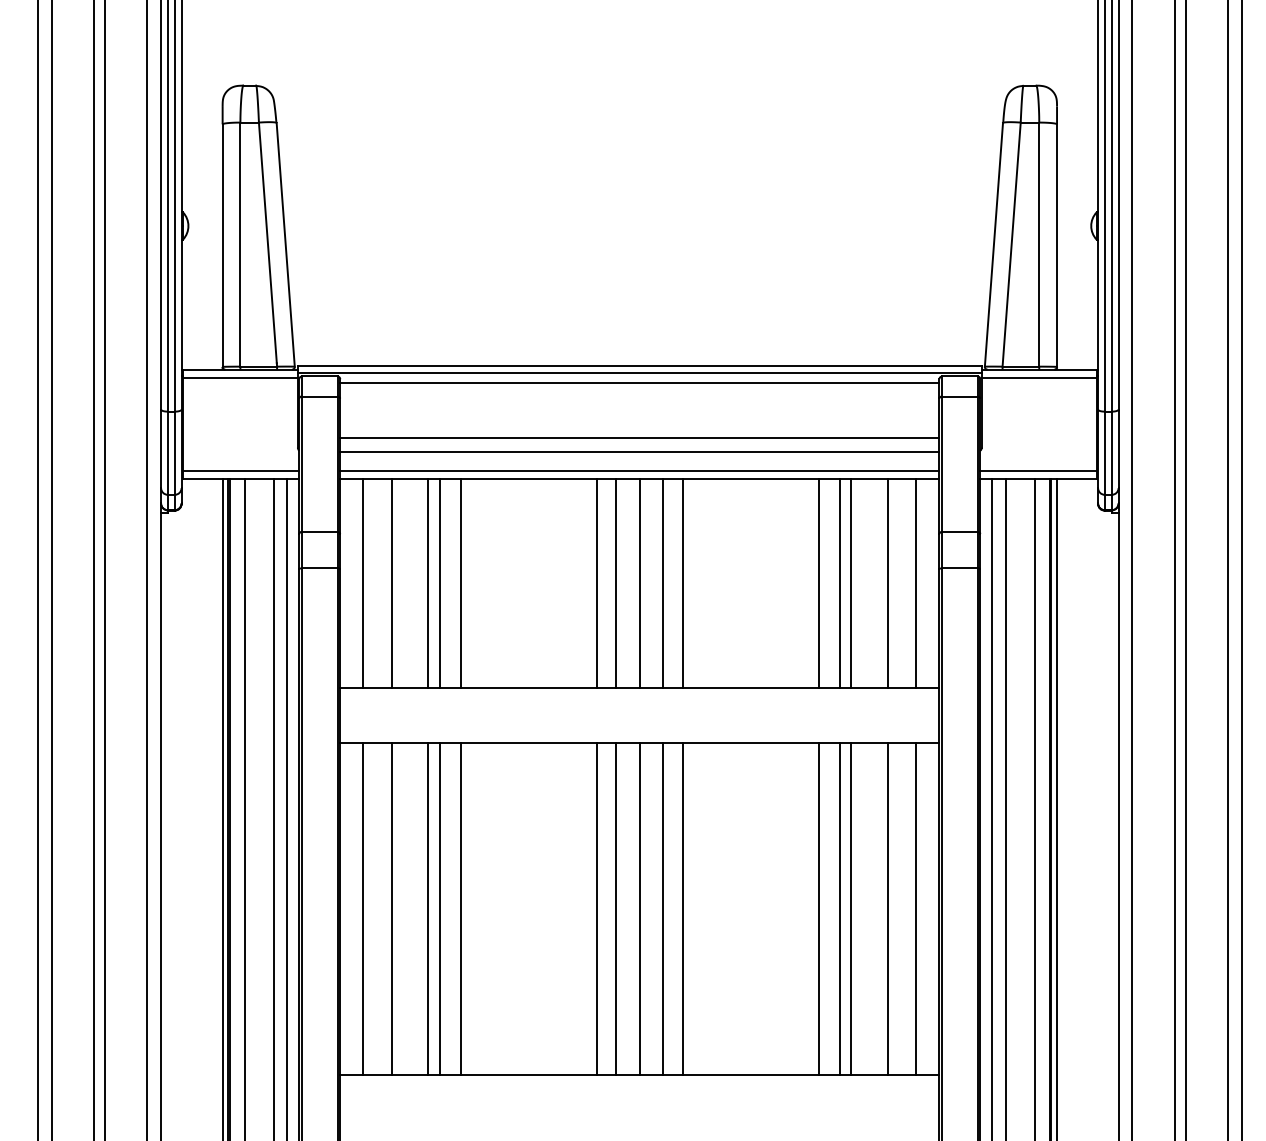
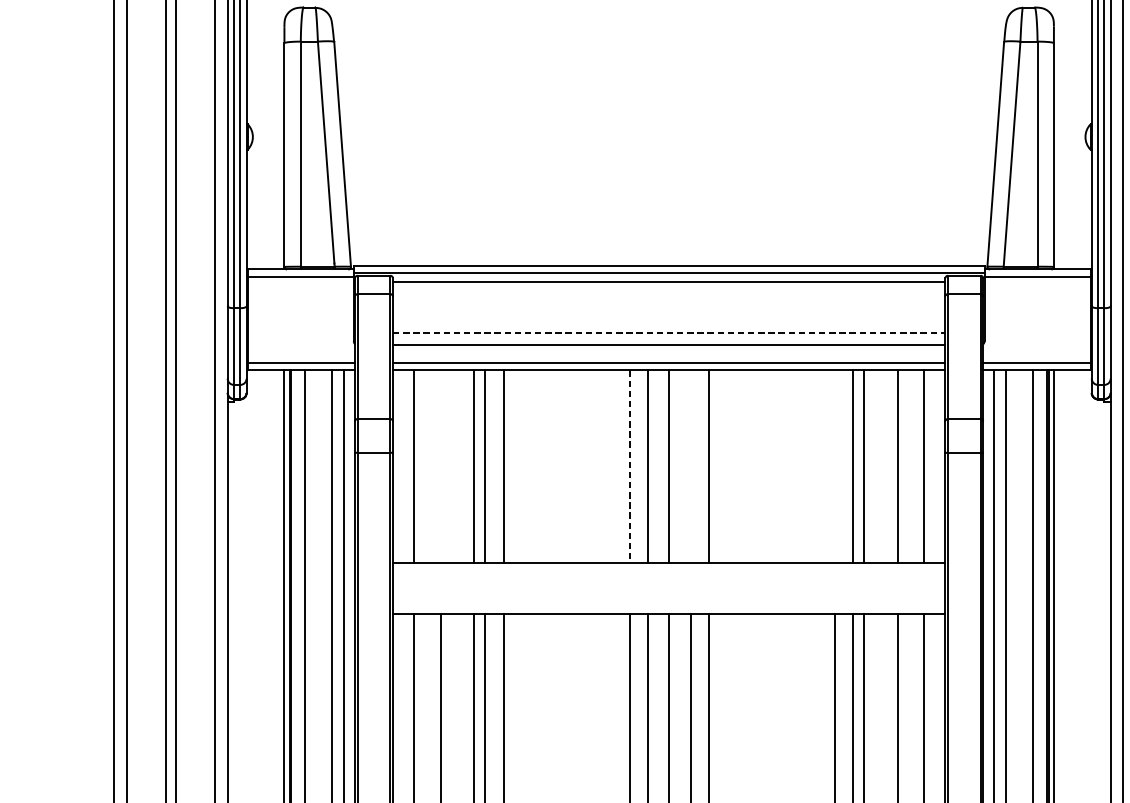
line: (639, 438) -> (668, 332), solid -> dashed
line: (392, 583) -> (441, 466), removed
line: (596, 583) -> (629, 466), solid -> dashed
line: (663, 583) -> (691, 466), removed
line: (819, 583) -> (834, 466), removed

